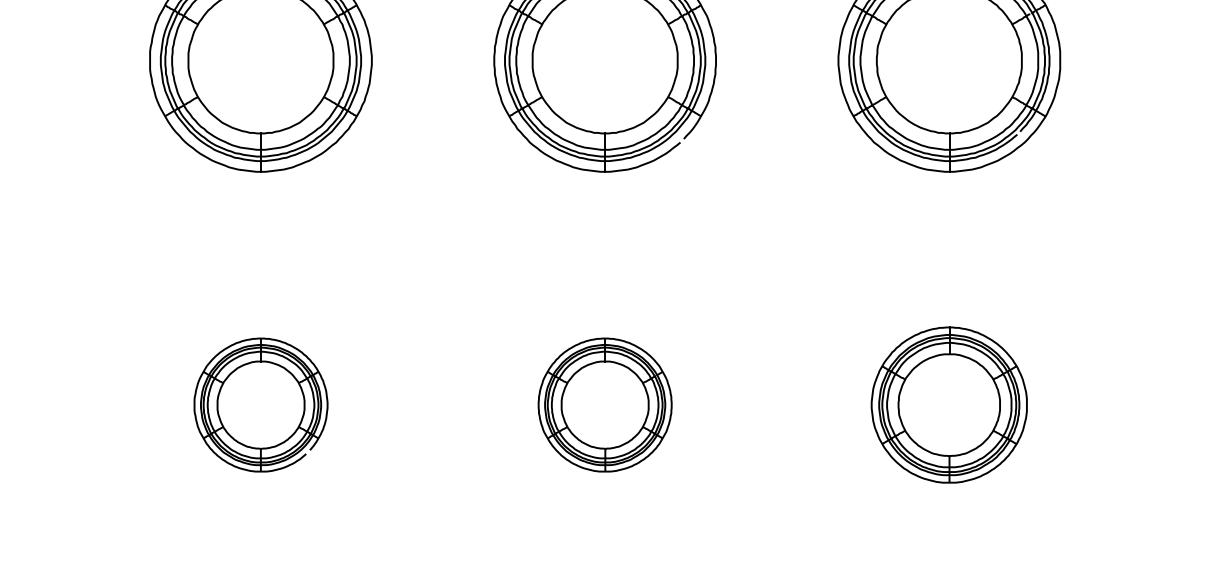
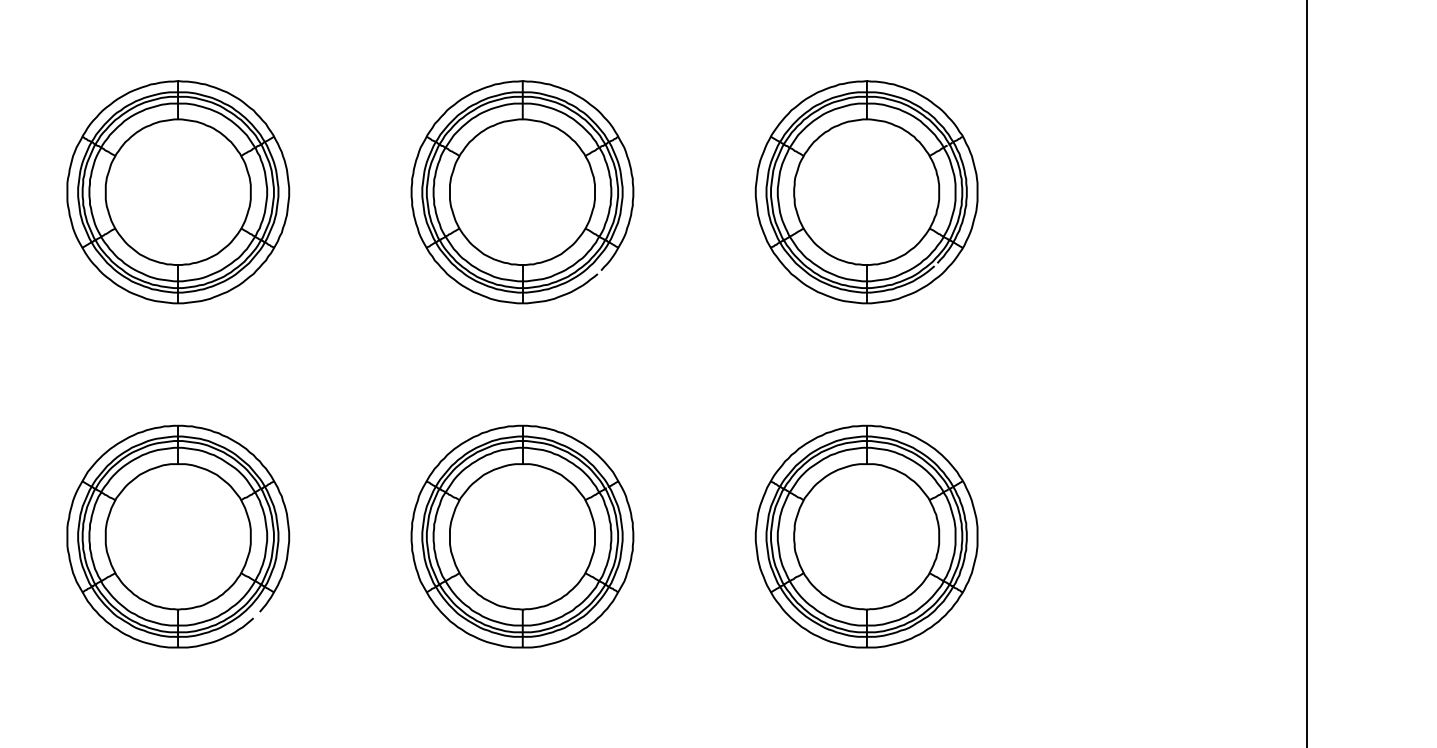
part: (261, 404) -> (178, 536), size x1.67
part: (605, 404) -> (522, 536), size x1.67
part: (949, 404) -> (866, 536), size x1.43

